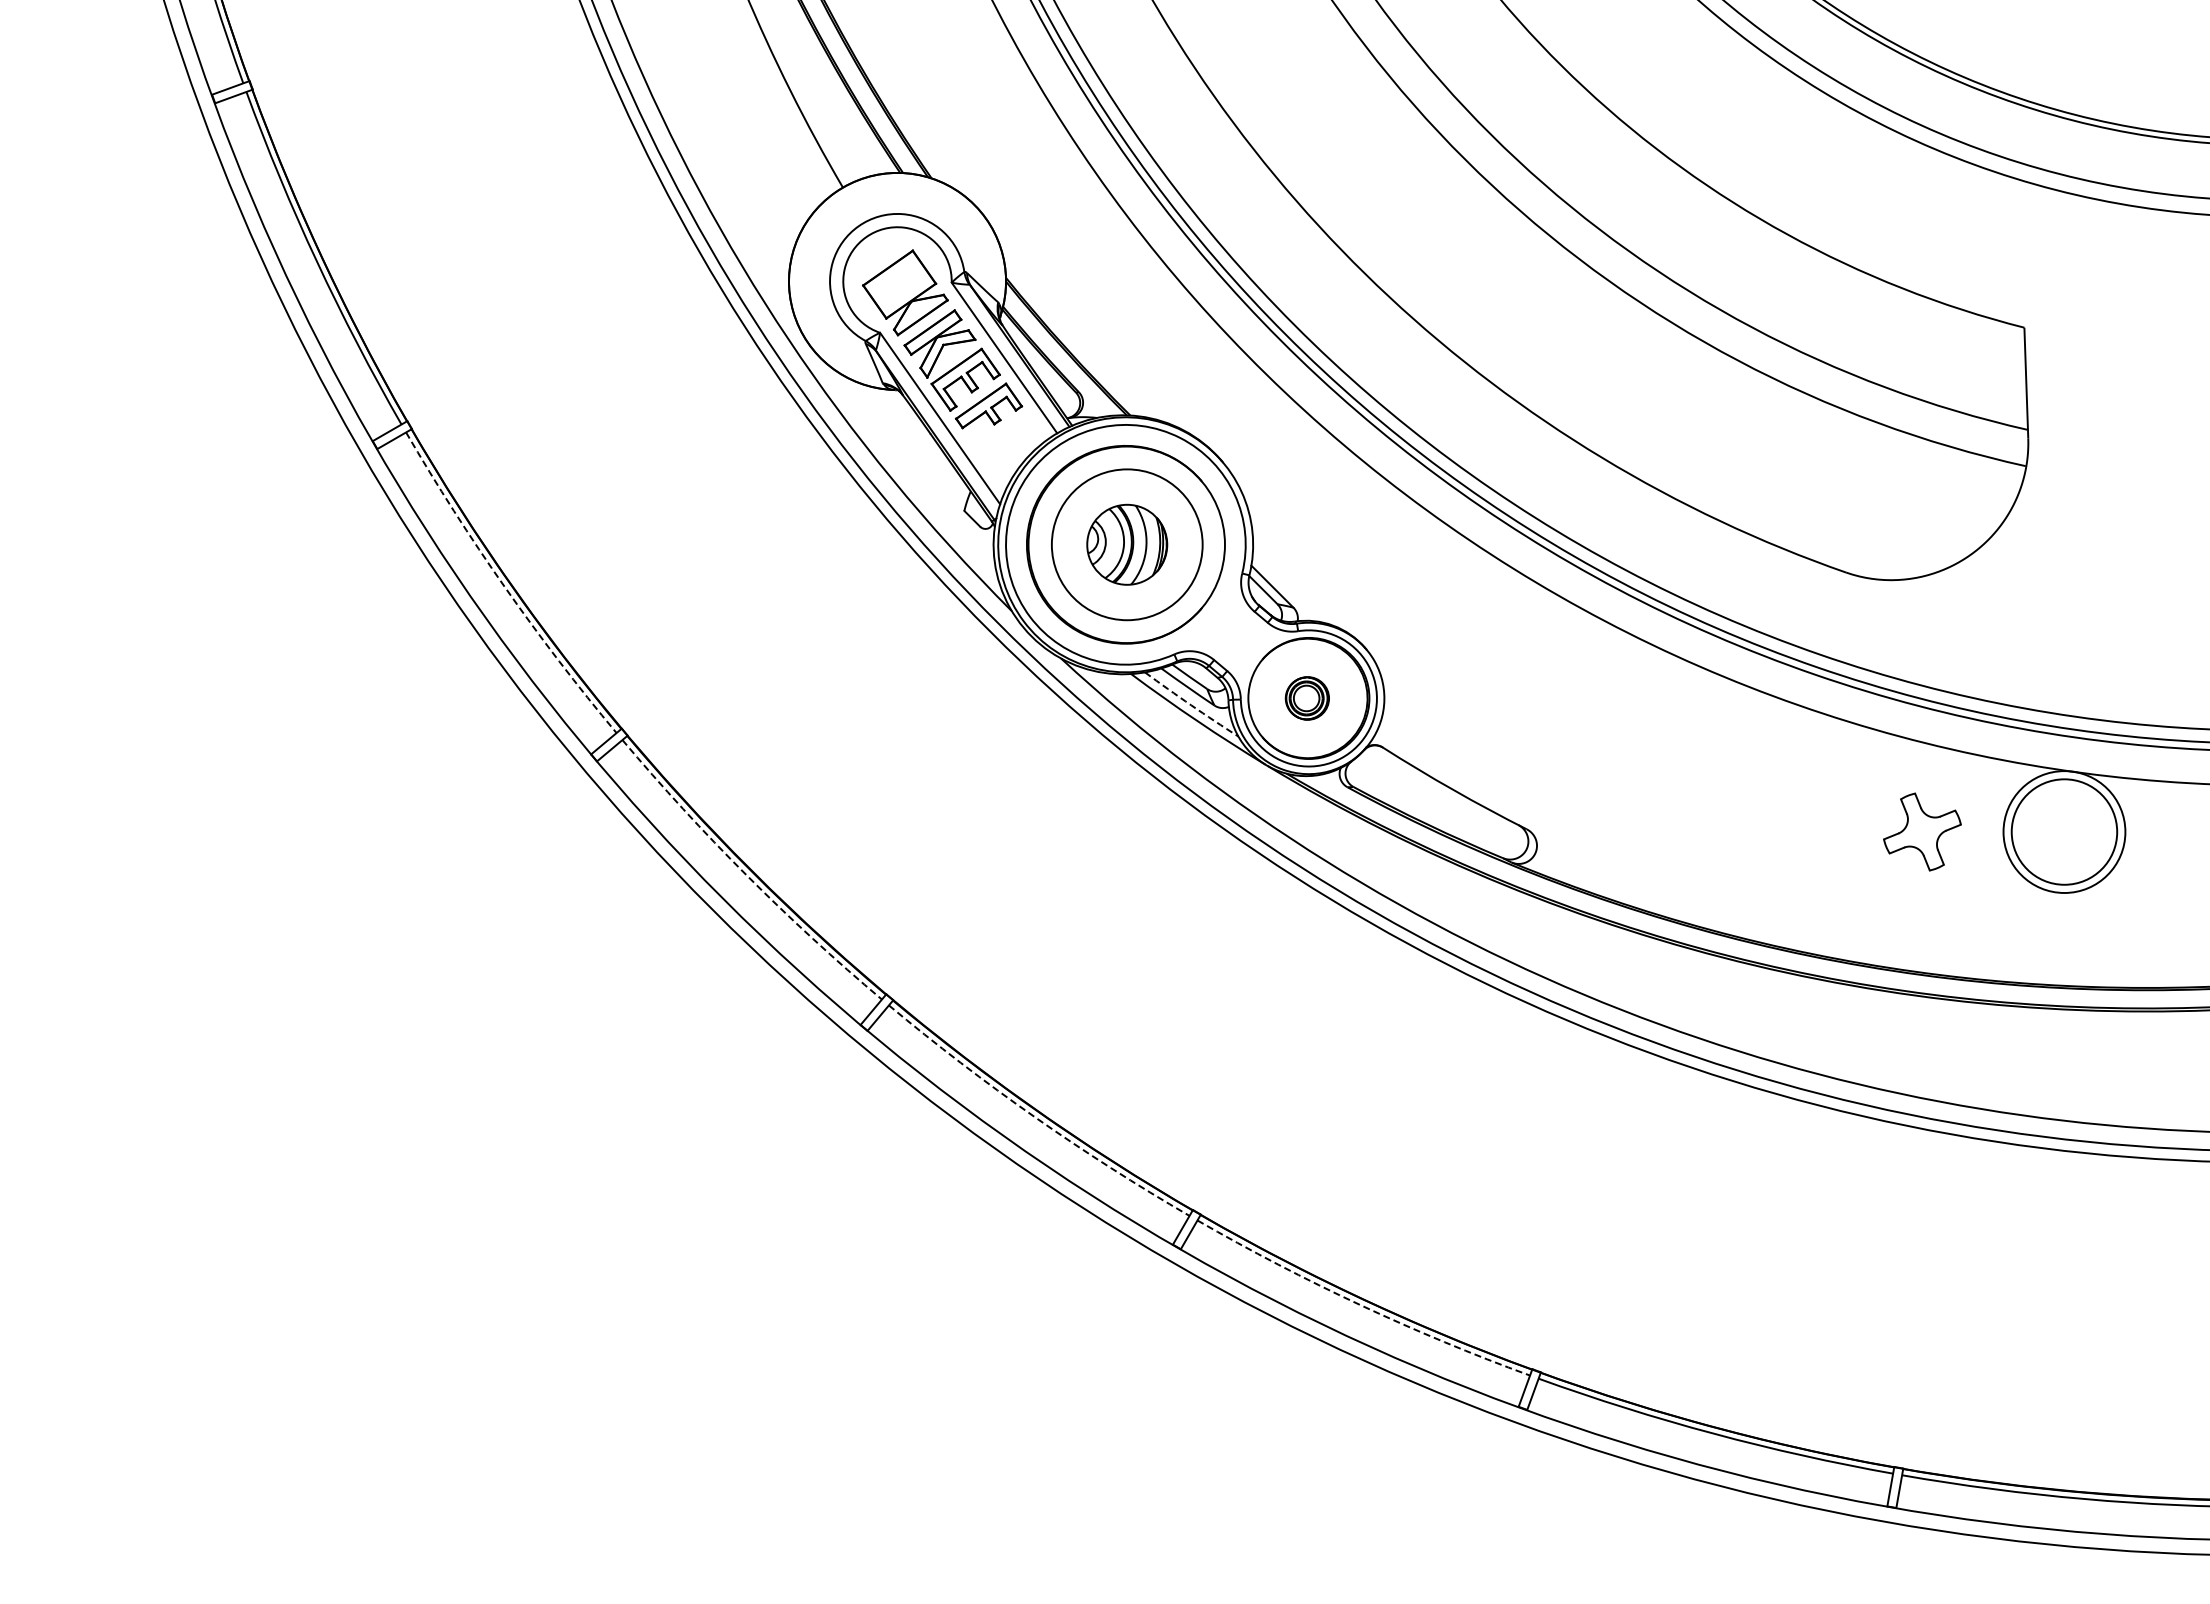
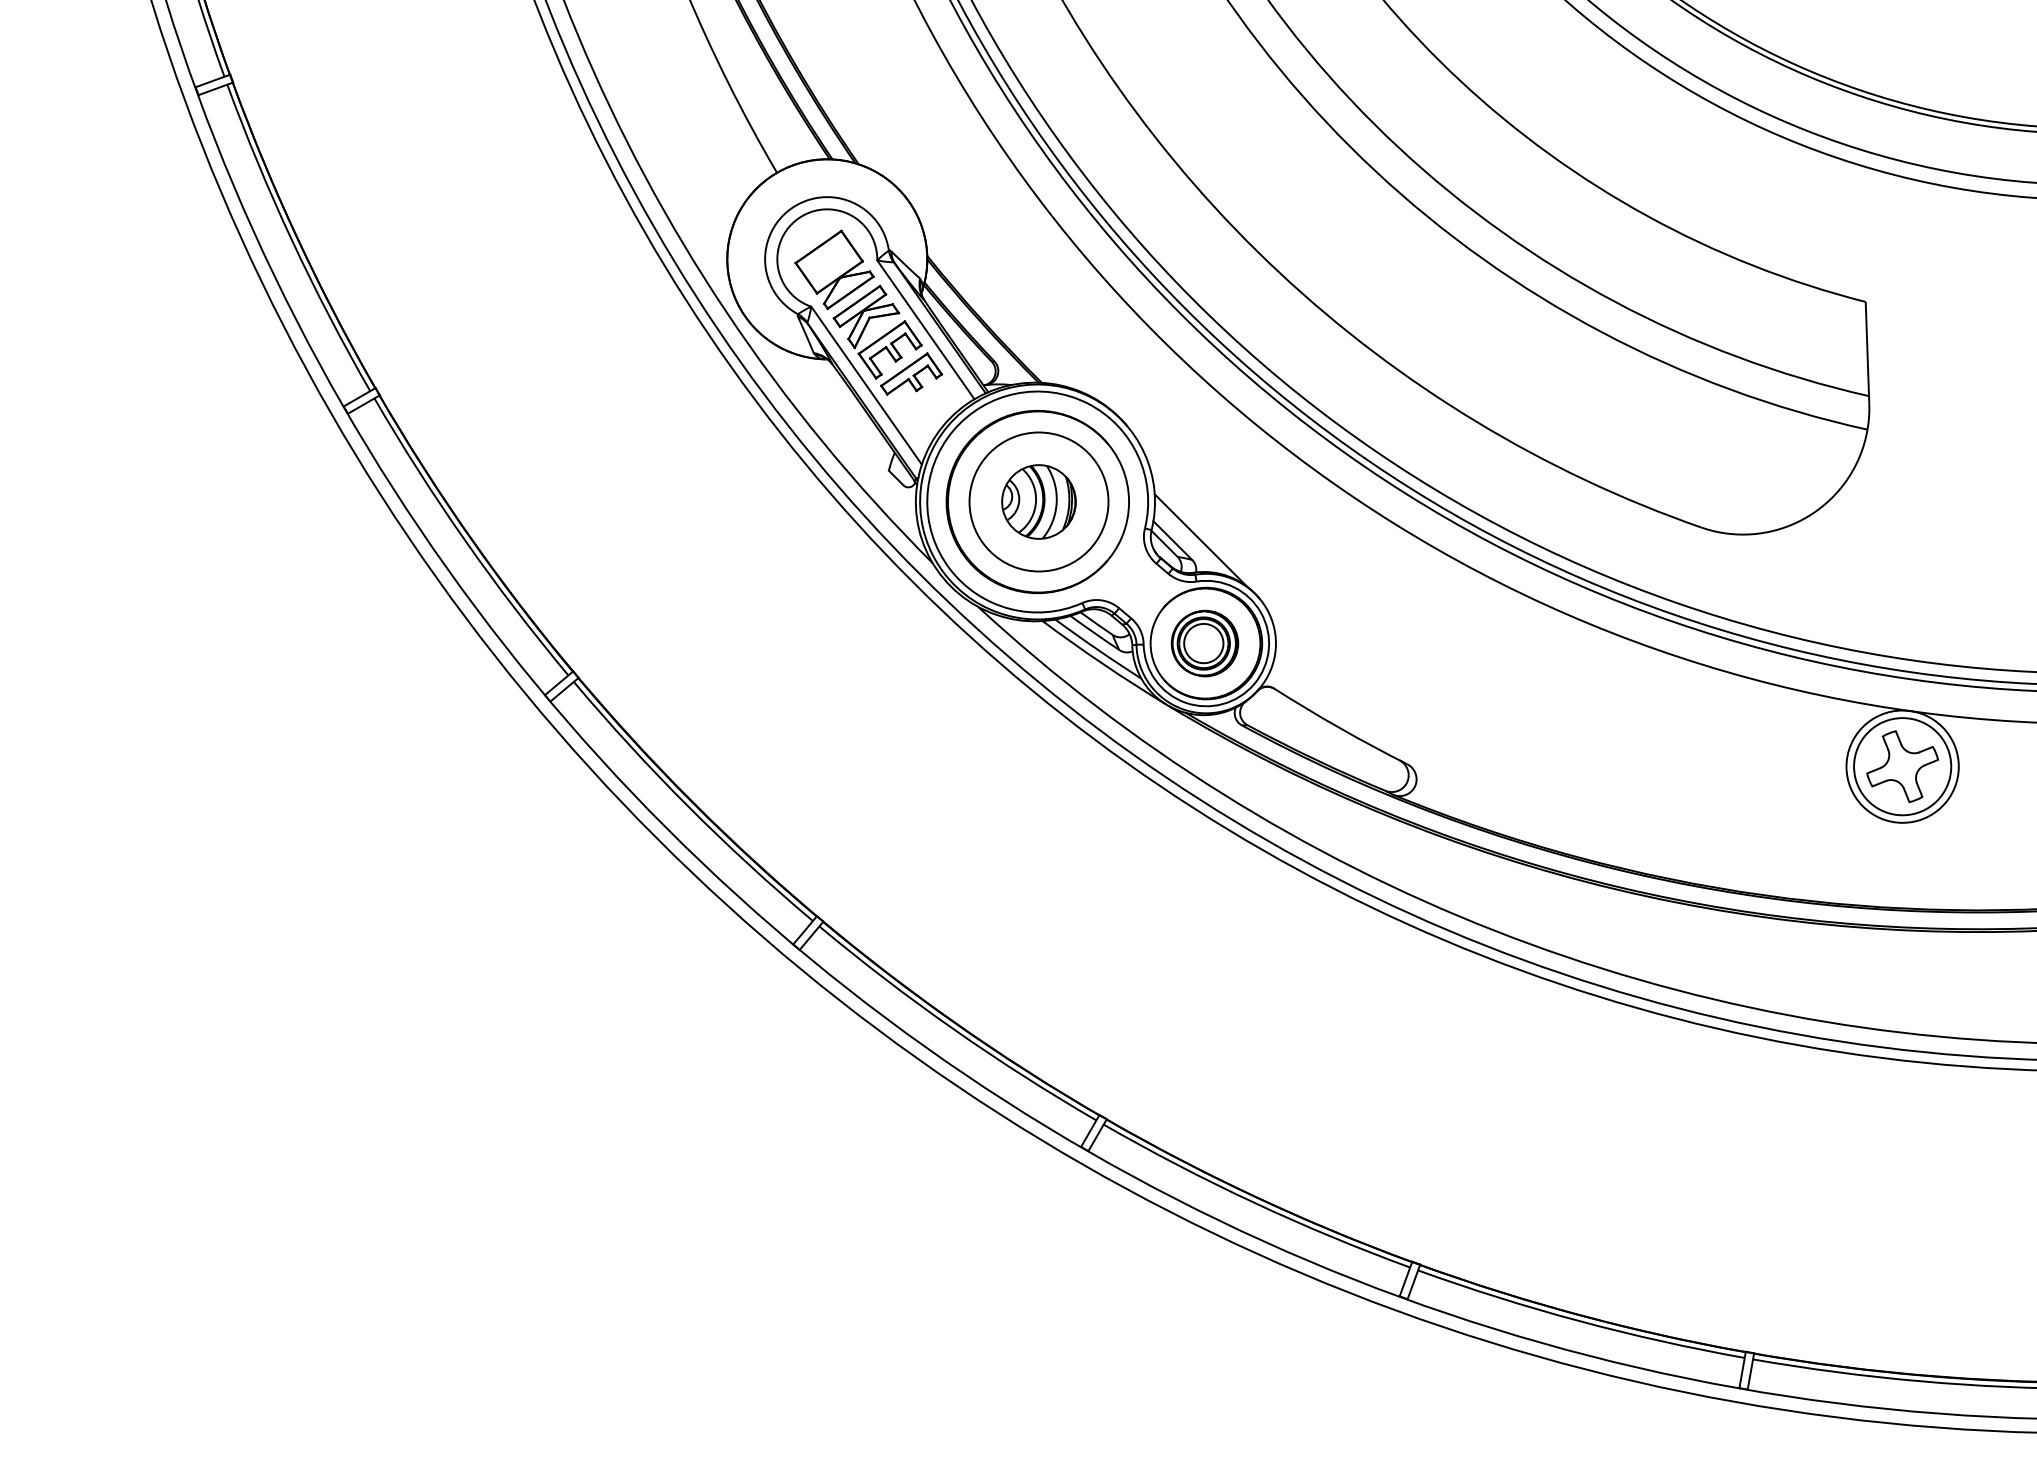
line: (1302, 586) -> (1200, 540), added
arc: (504, 587) -> (465, 541), dashed -> solid
part: (1307, 698) -> (1205, 643), size x1.67
arc: (1191, 705) -> (1098, 650), dashed -> solid
part: (1922, 831) -> (1902, 766), moved
arc: (746, 875) -> (688, 806), dashed -> solid
arc: (1034, 1117) -> (953, 1029), dashed -> solid
arc: (1360, 1305) -> (1253, 1202), dashed -> solid

